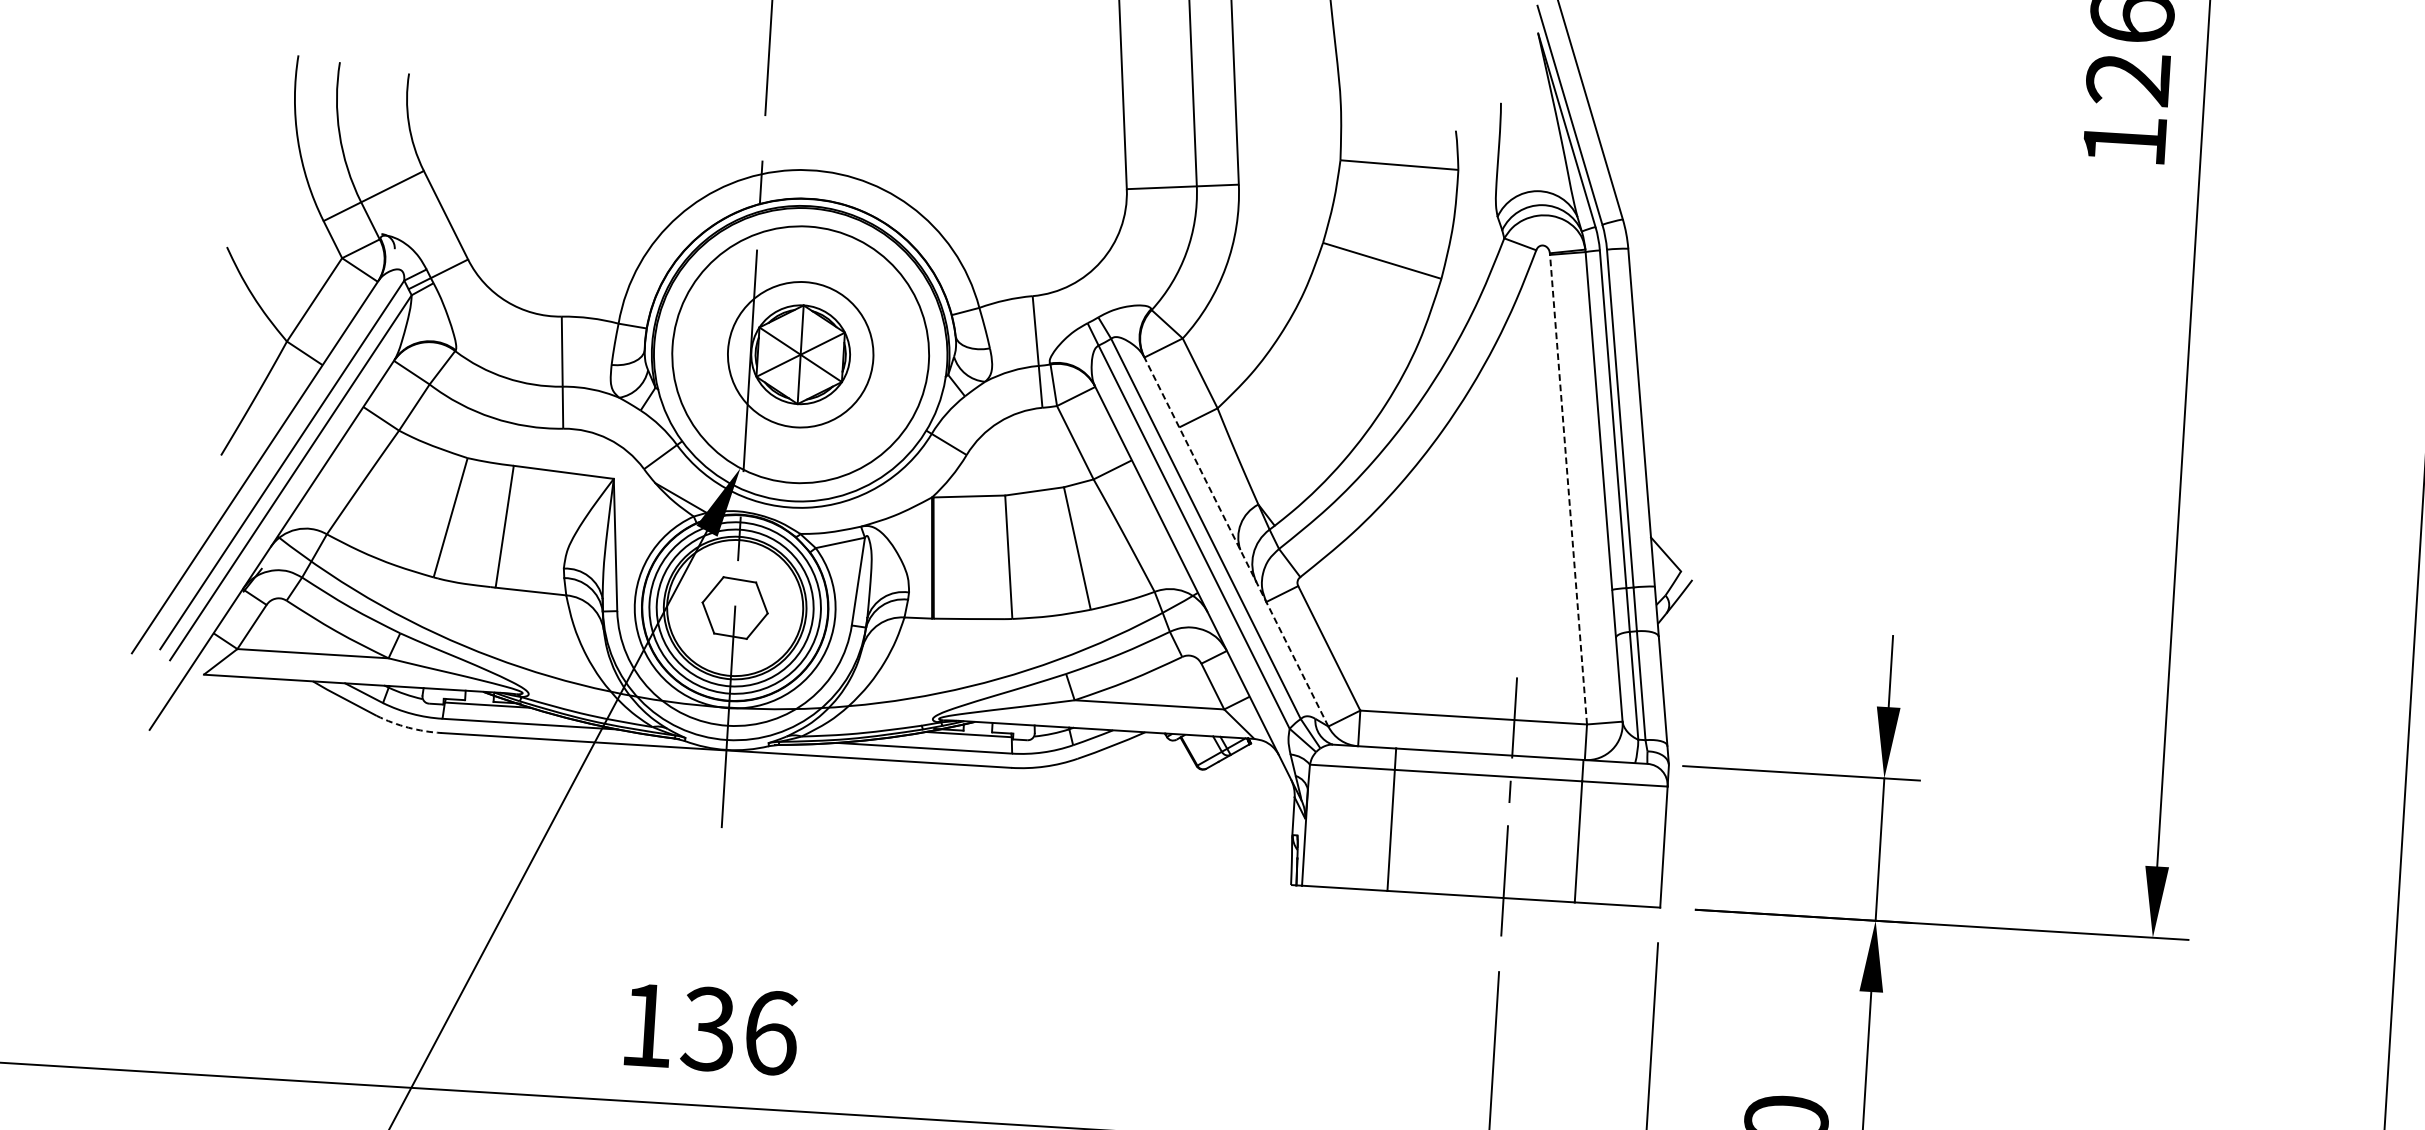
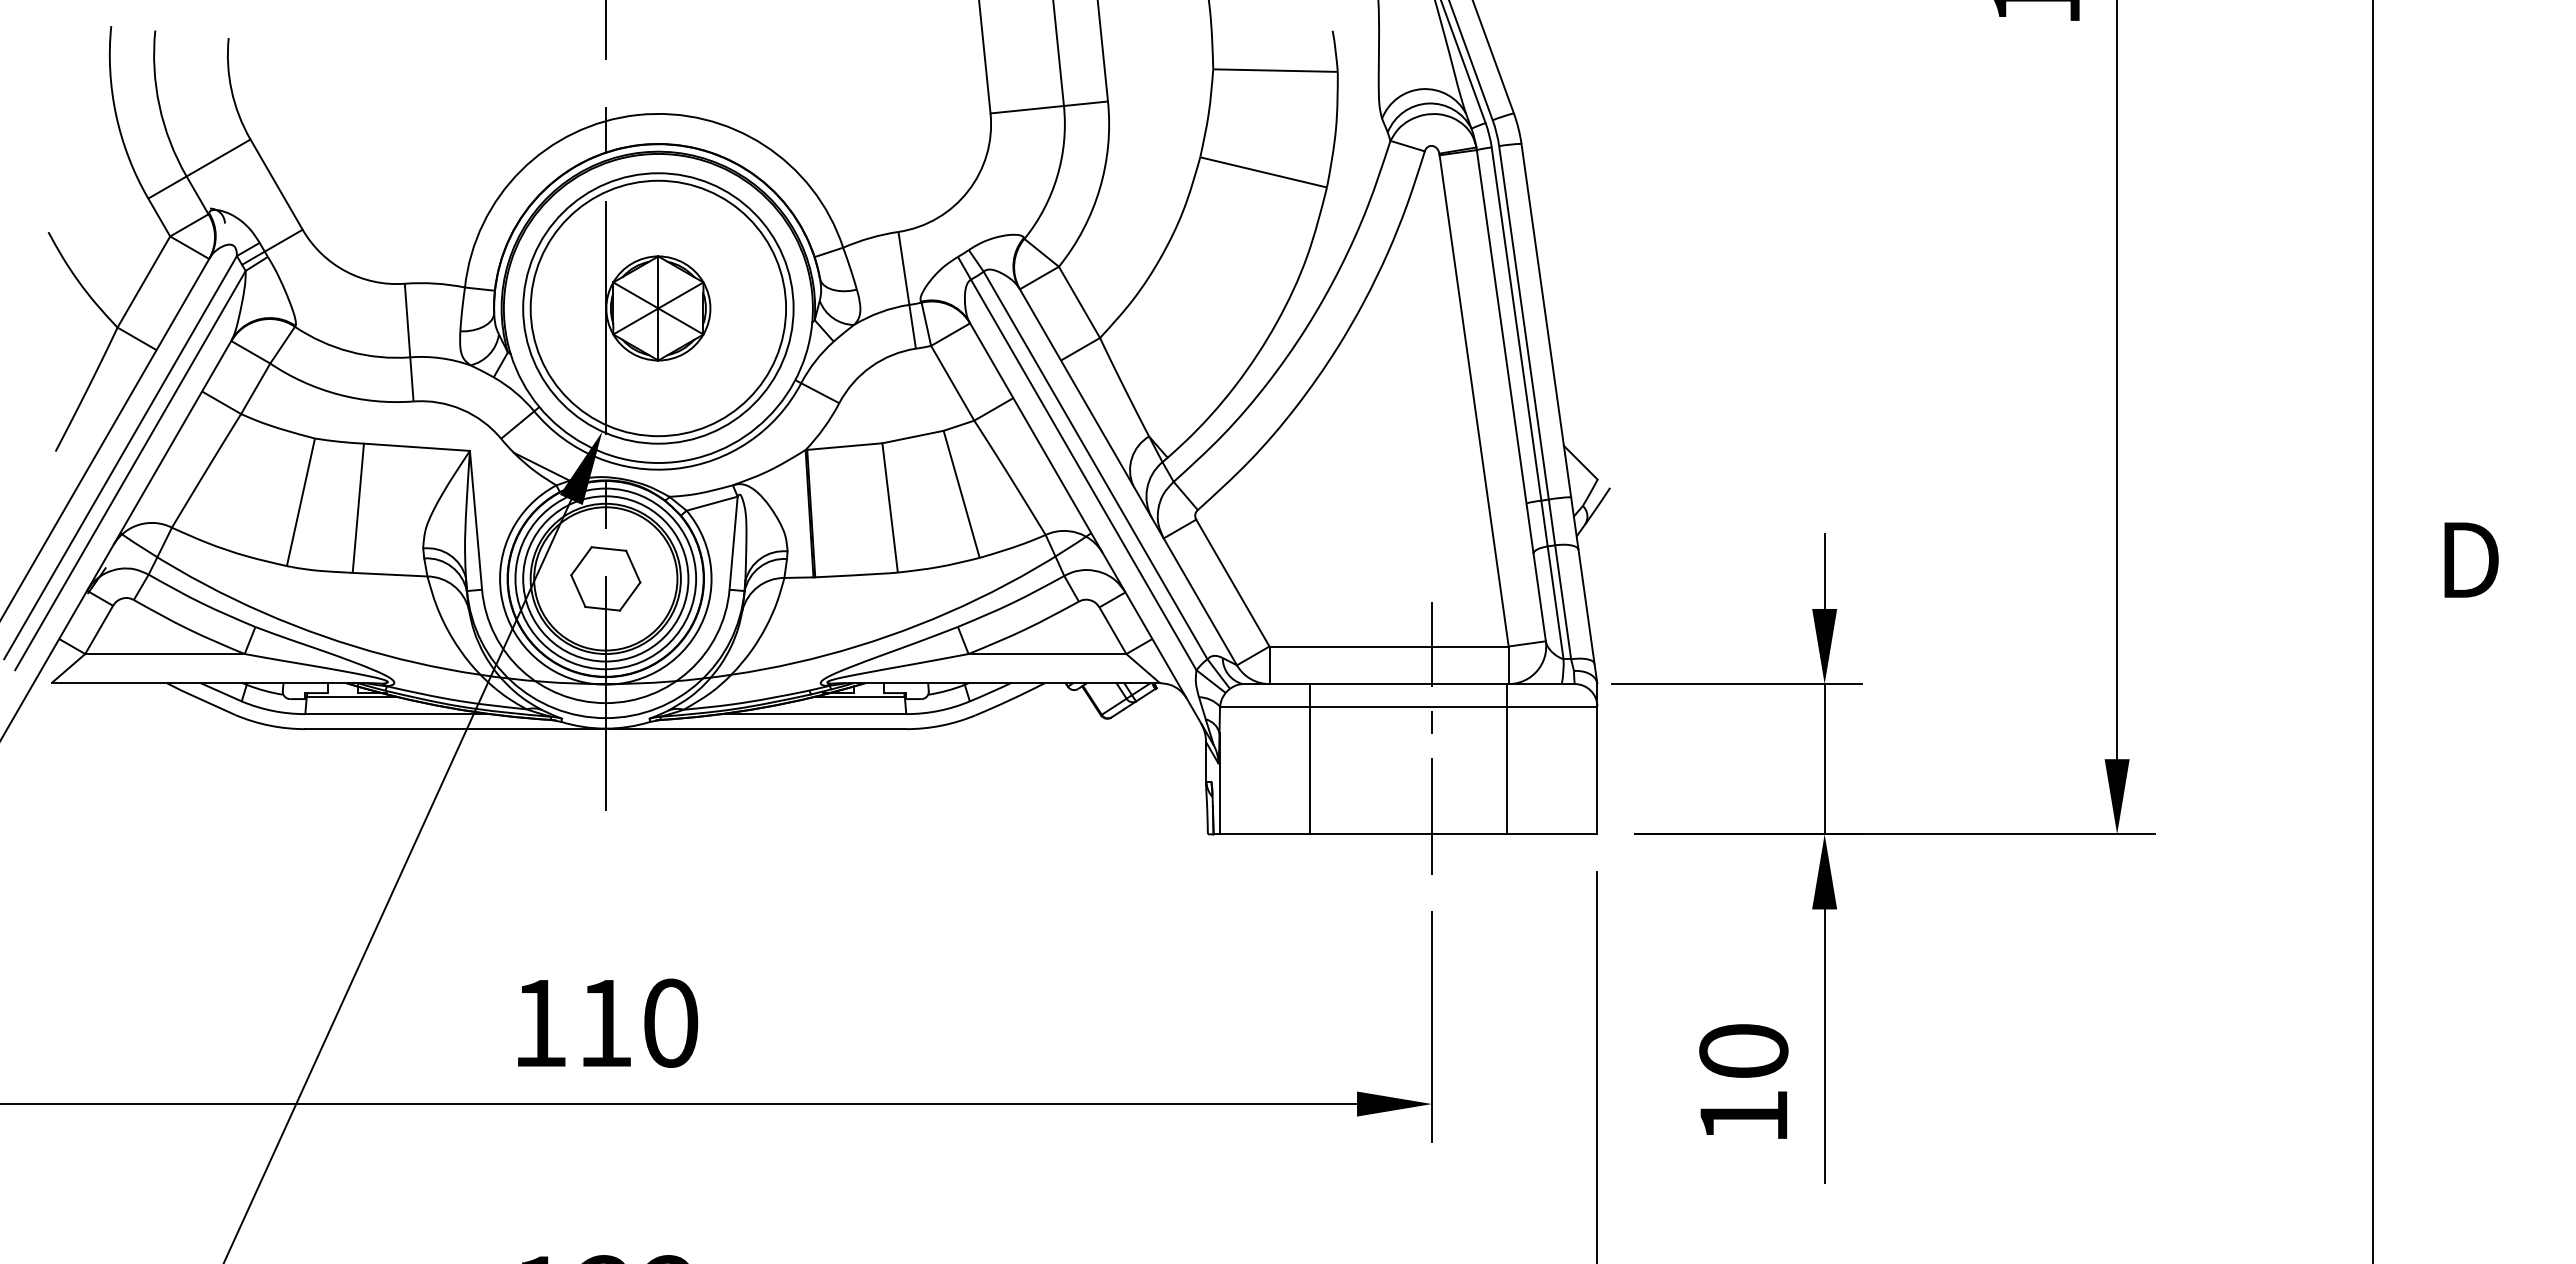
circle: (800, 354) -> (658, 308), size x1.67
line: (1568, 489) -> (1474, 400), dashed -> solid
line: (1235, 541) -> (1127, 476), dashed -> solid
arc: (407, 727) -> (269, 725), dashed -> solid
text: (739, 1030) -> (637, 1022), 136 -> 110

